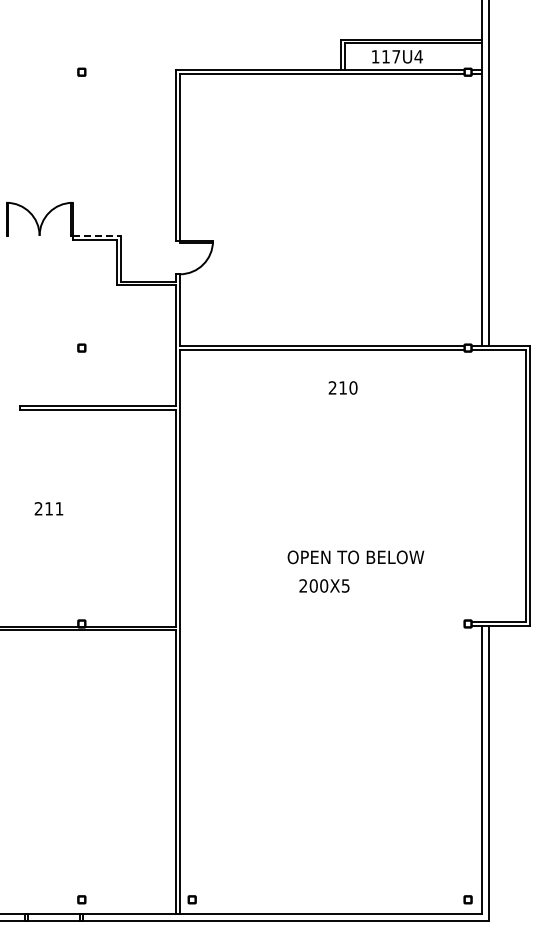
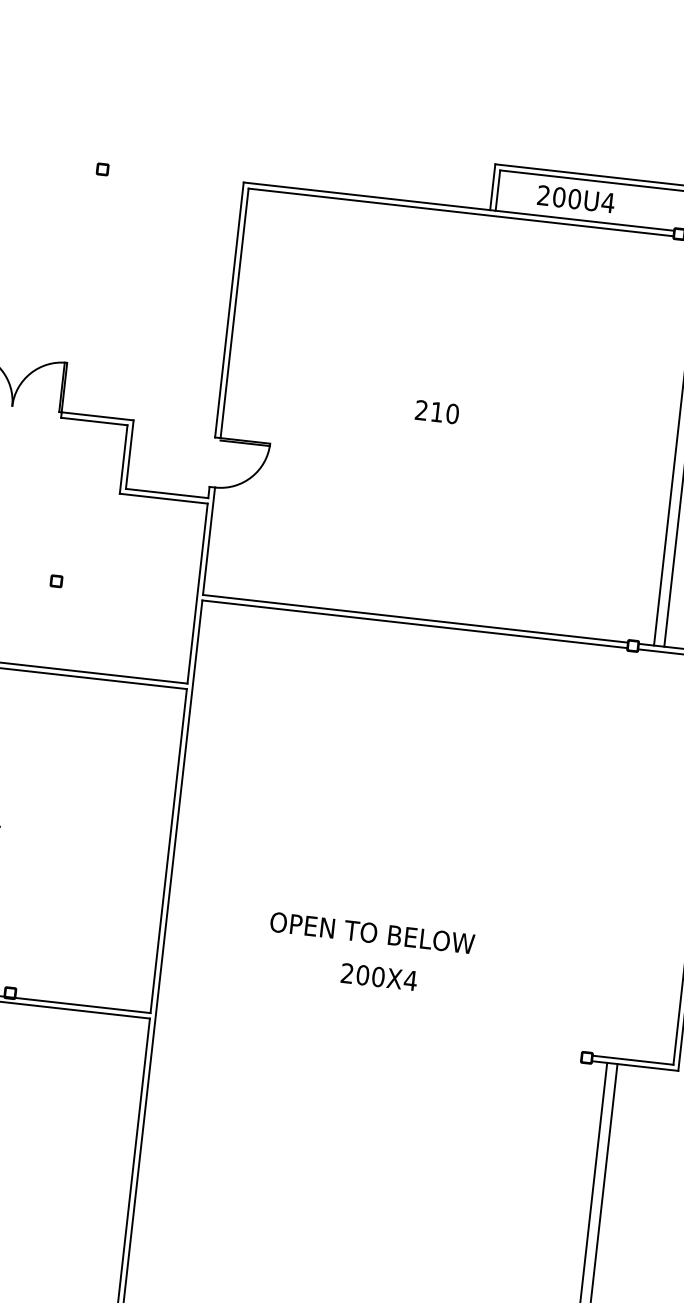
text: (385, 56) -> (558, 196), 117U4 -> 200U4
line: (97, 235) -> (98, 415), dashed -> solid
text: (342, 387) -> (436, 411), moved
text: (355, 557) -> (371, 933), moved
text: (345, 585) -> (410, 979), 200X5 -> 200X4

